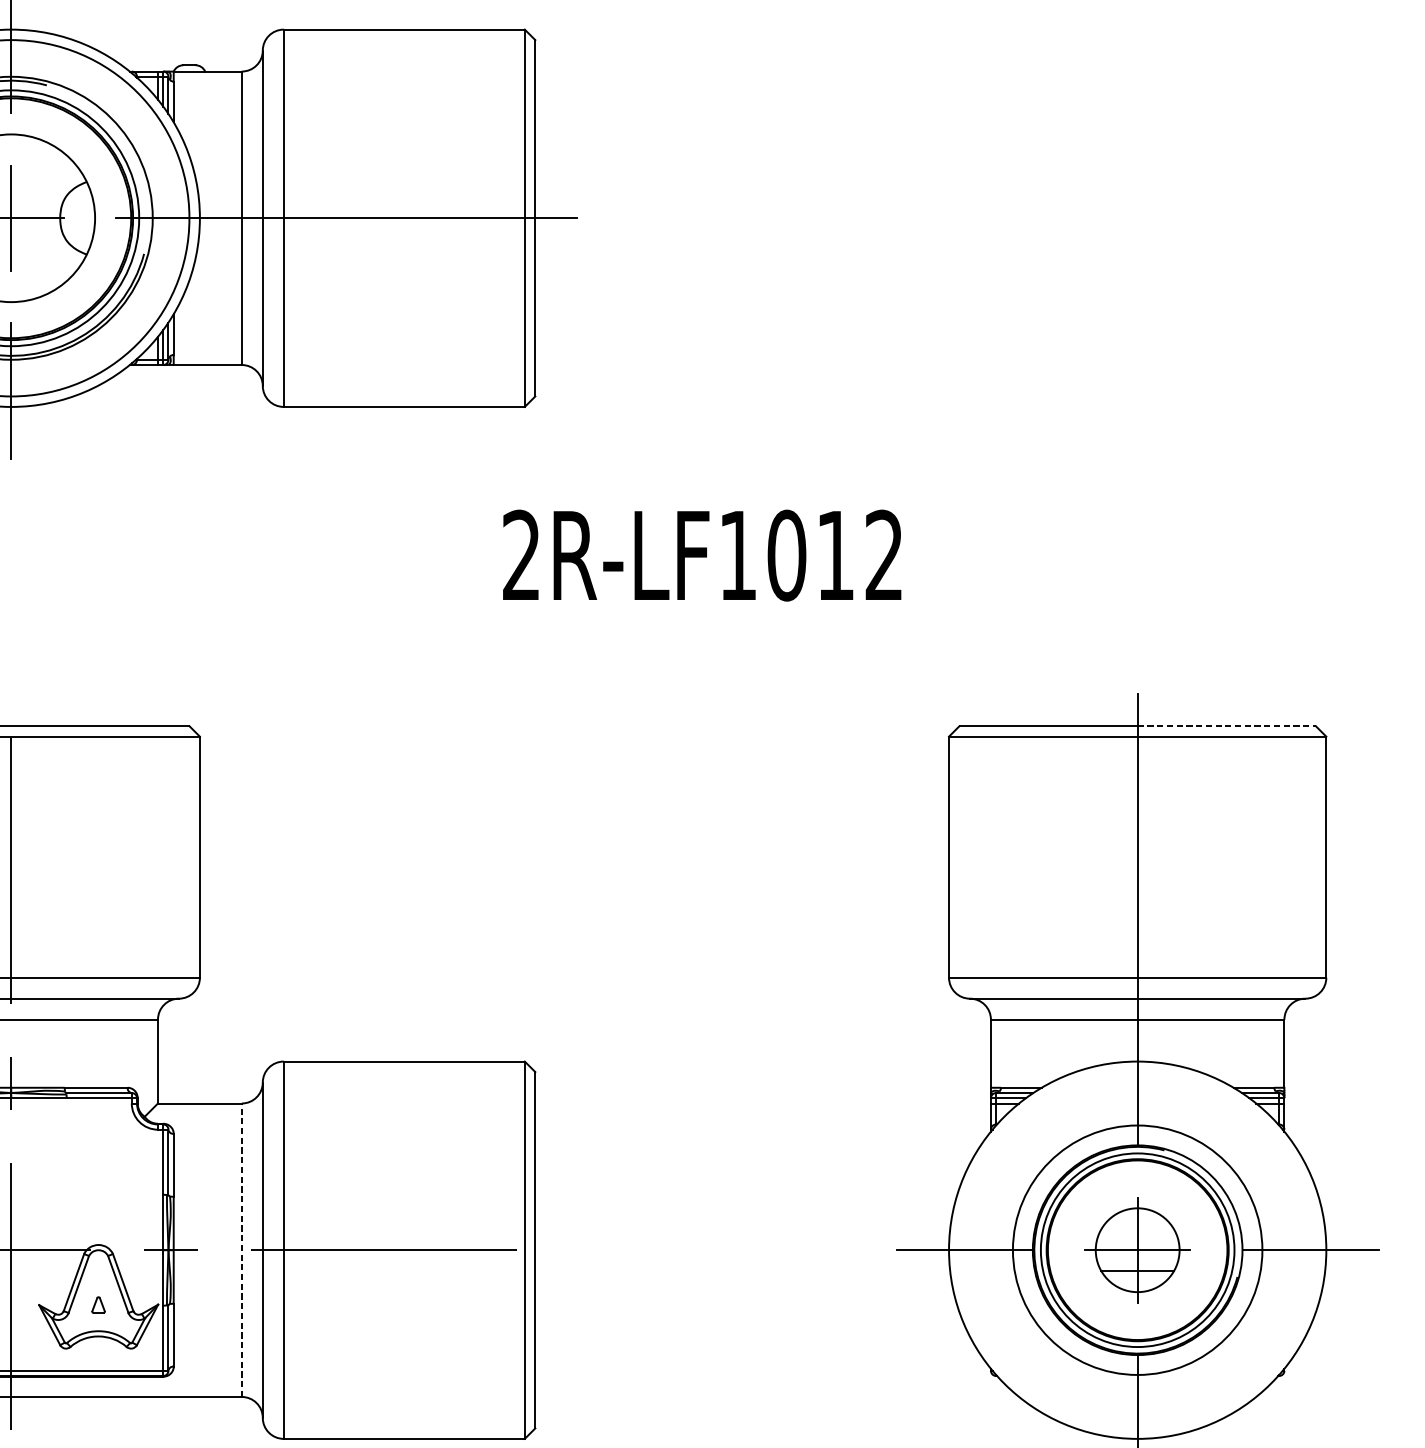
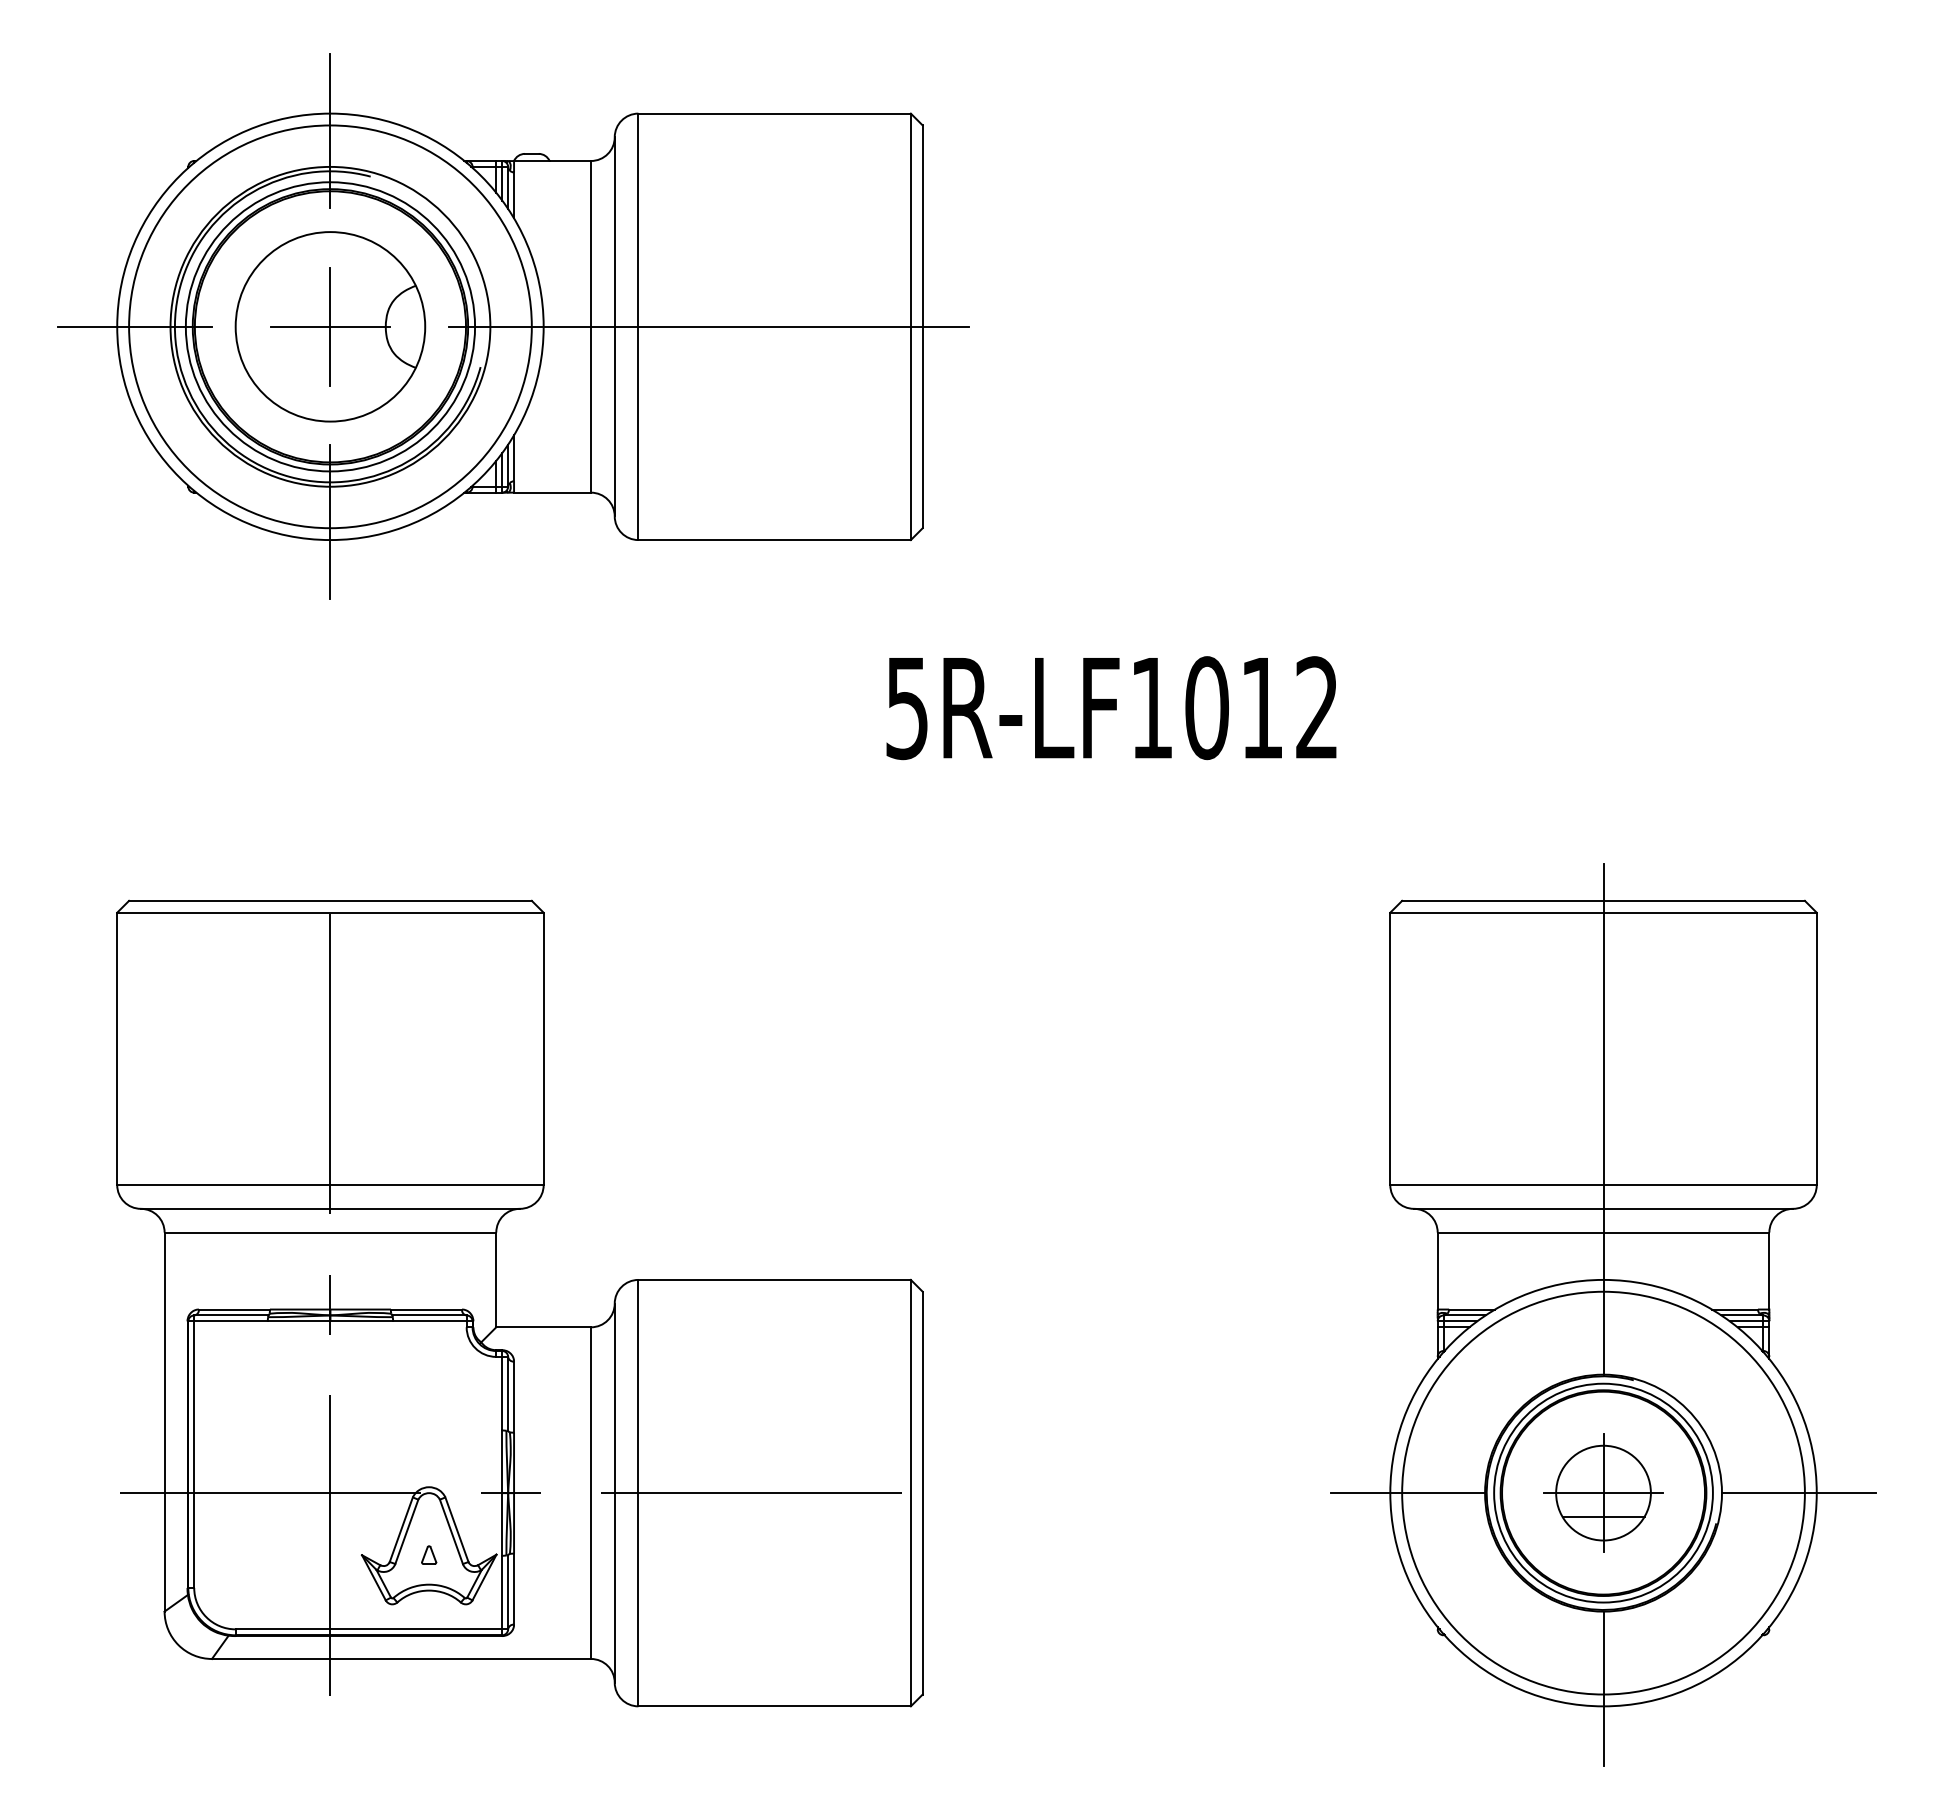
text: (520, 555) -> (906, 708), 2R-LF1012 -> 5R-LF1012
line: (1227, 725) -> (1704, 900), dashed -> solid
circle: (1137, 1249) -> (1603, 1492), size x1.43
line: (242, 1250) -> (591, 1493), dashed -> solid

